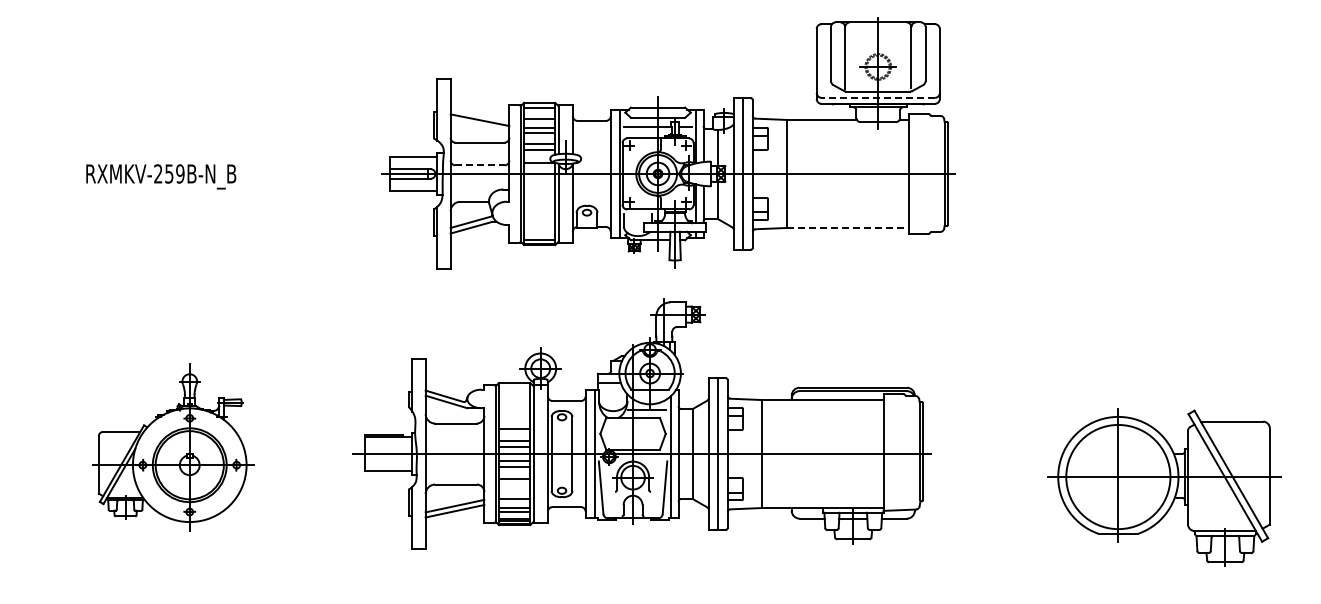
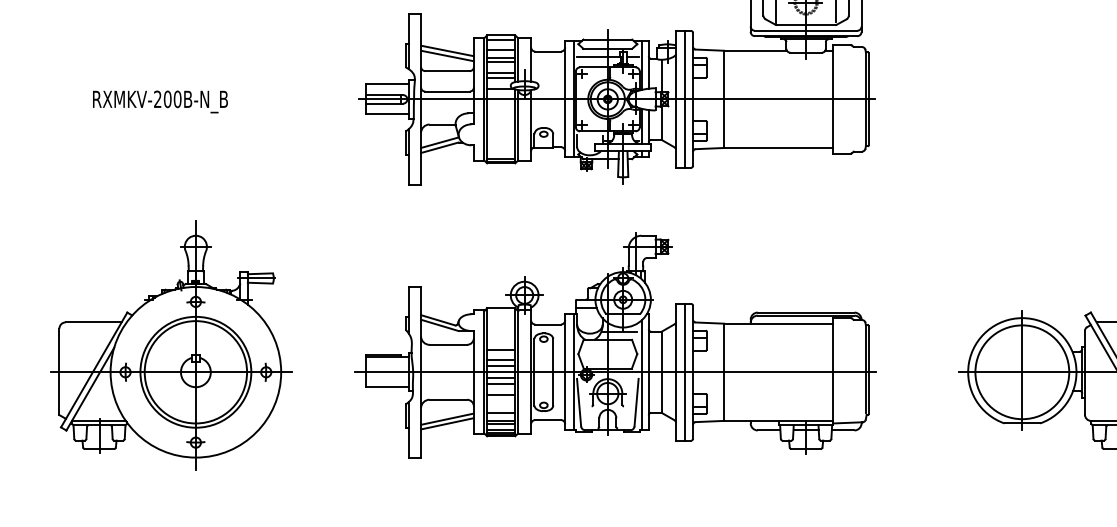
line: (878, 97) -> (806, 30), dashed -> solid
line: (479, 125) -> (447, 55), added
line: (480, 165) -> (447, 91), dashed -> solid
text: (174, 173) -> (172, 98), RXMKV-259B-N_B -> RXMKV-200B-N_B
line: (847, 227) -> (778, 147), dashed -> solid
part: (641, 423) -> (615, 344), moved
part: (173, 447) -> (171, 345), size x1.67

